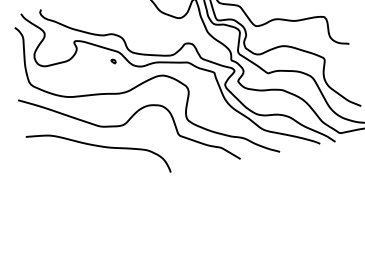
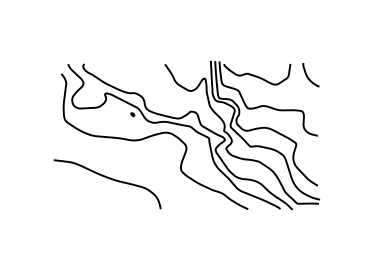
curve: (126, 124) -> (133, 165), removed

